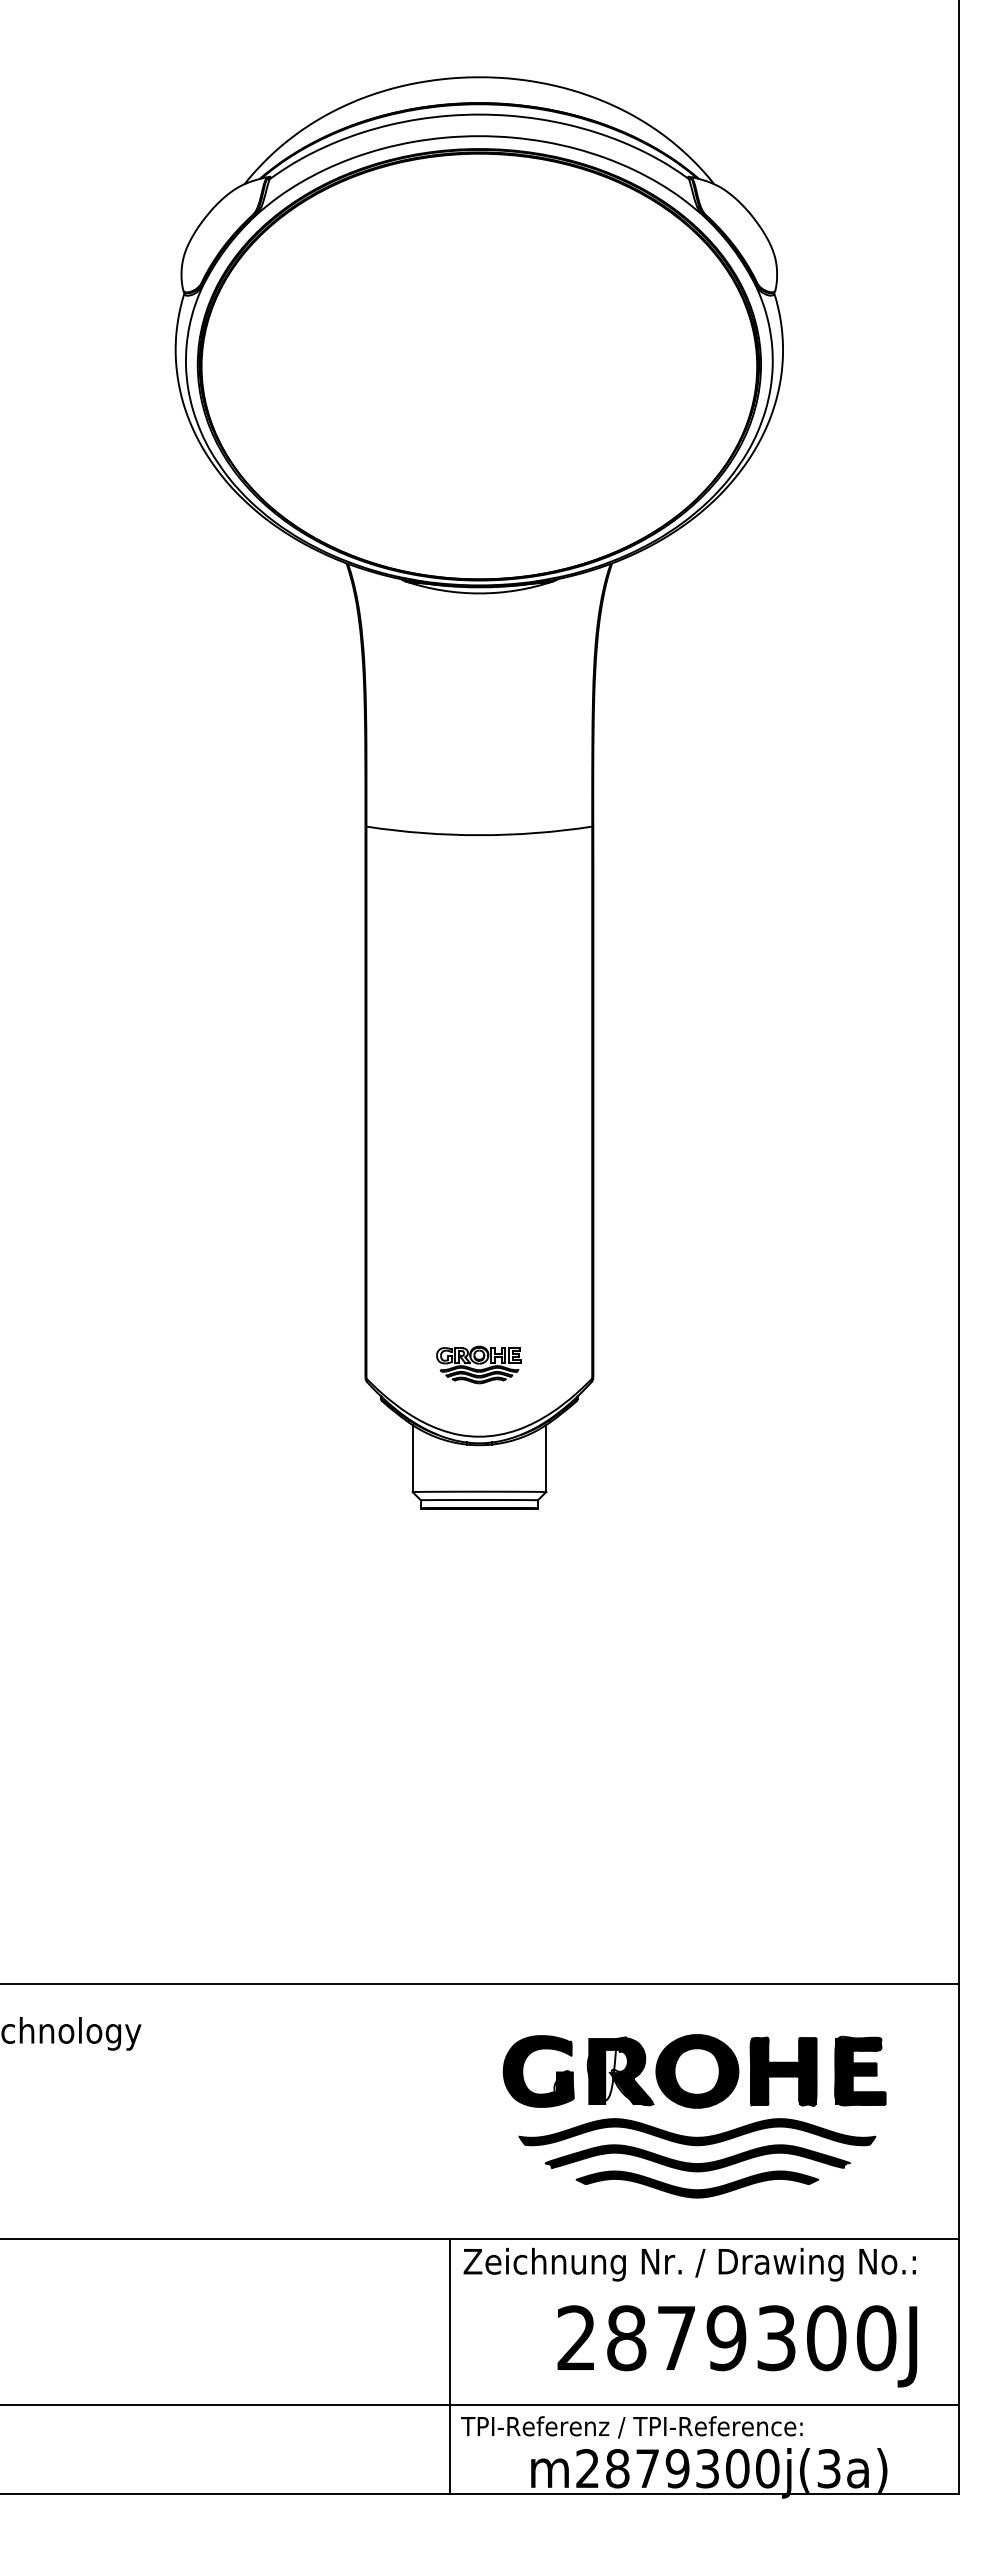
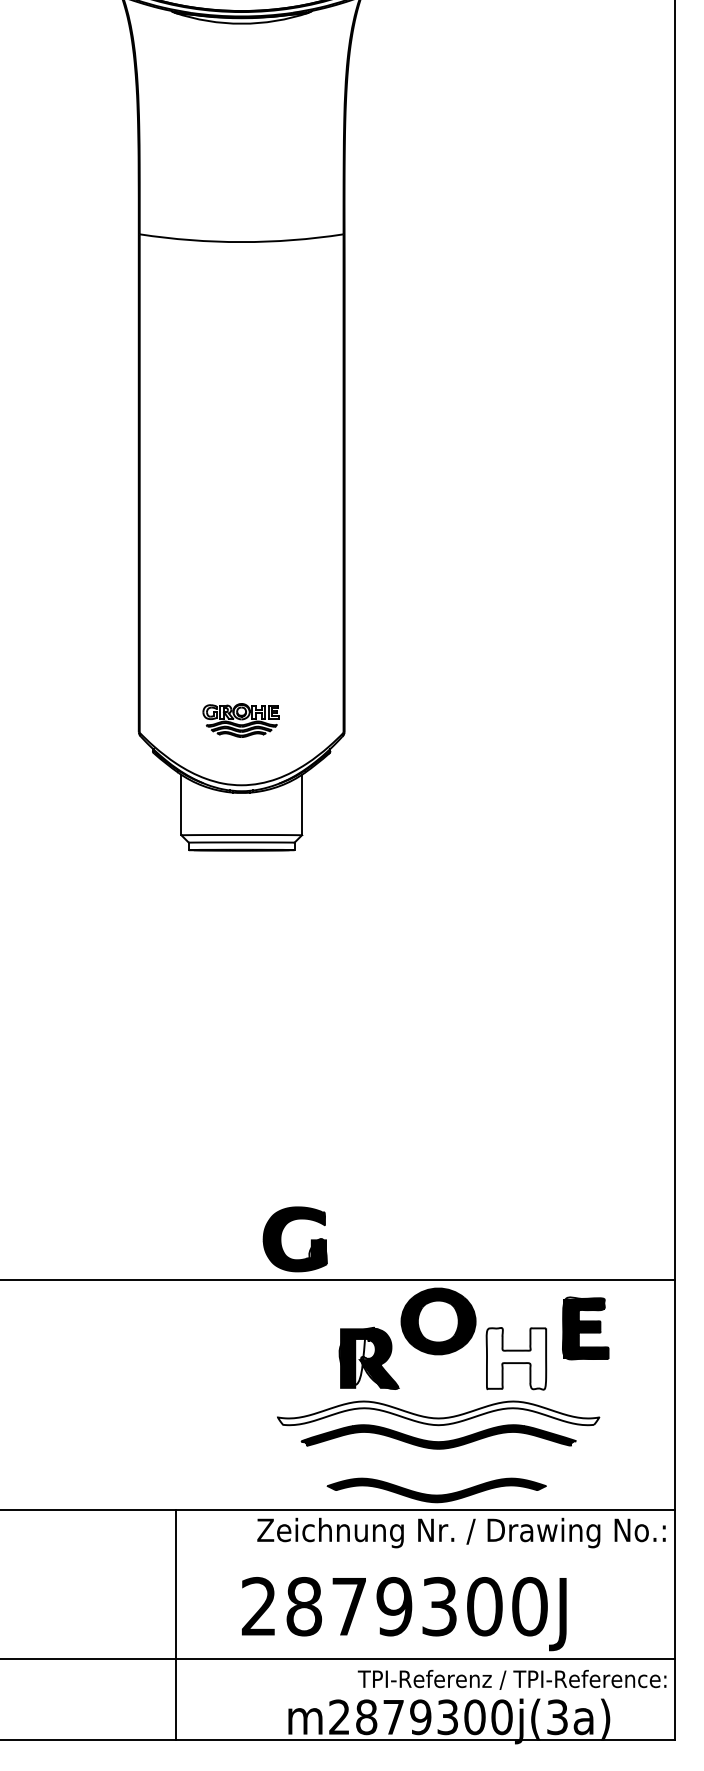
part: (860, 2070) -> (585, 1327), moved
part: (523, 2071) -> (281, 1239), moved
part: (697, 2071) -> (438, 1321), moved
fill: (783, 2071) -> (516, 1358), removed
fill: (697, 2132) -> (438, 1413), removed
part: (697, 2184) -> (436, 1490), moved
text: (689, 2264) -> (461, 1532), moved
text: (737, 2346) -> (404, 1614), moved
line: (450, 2366) -> (175, 1624), moved
text: (631, 2427) -> (511, 1680), moved

